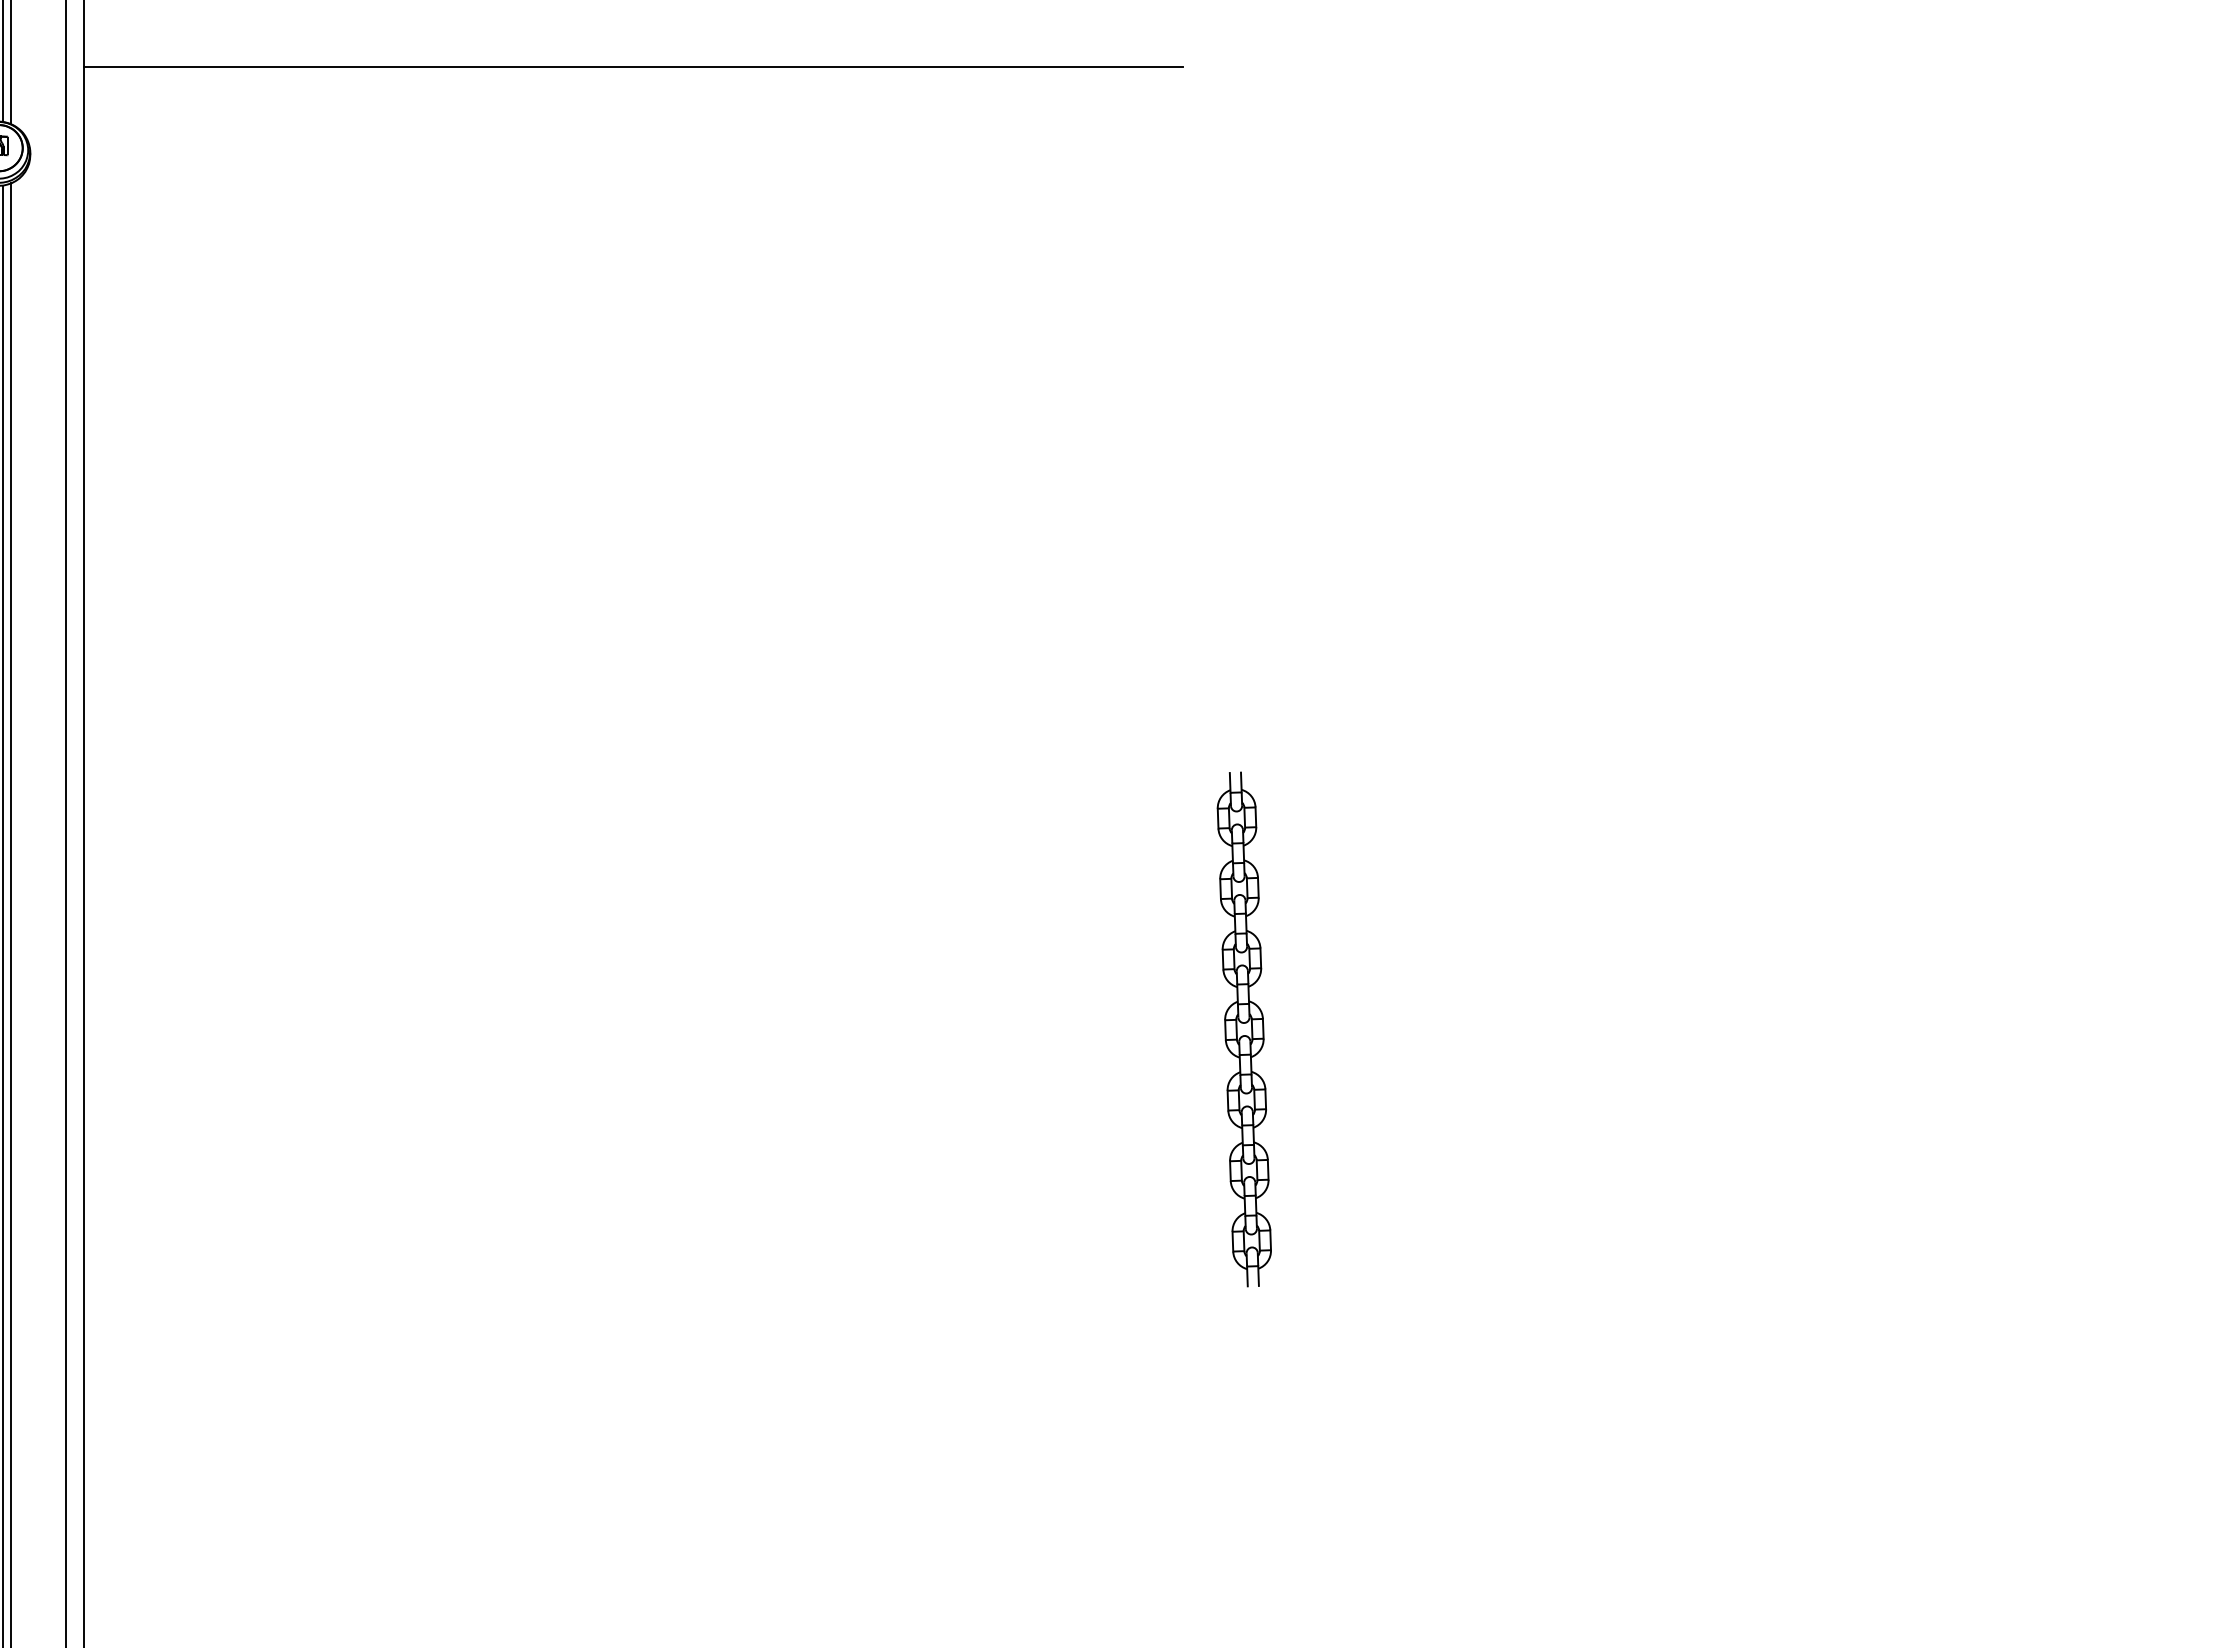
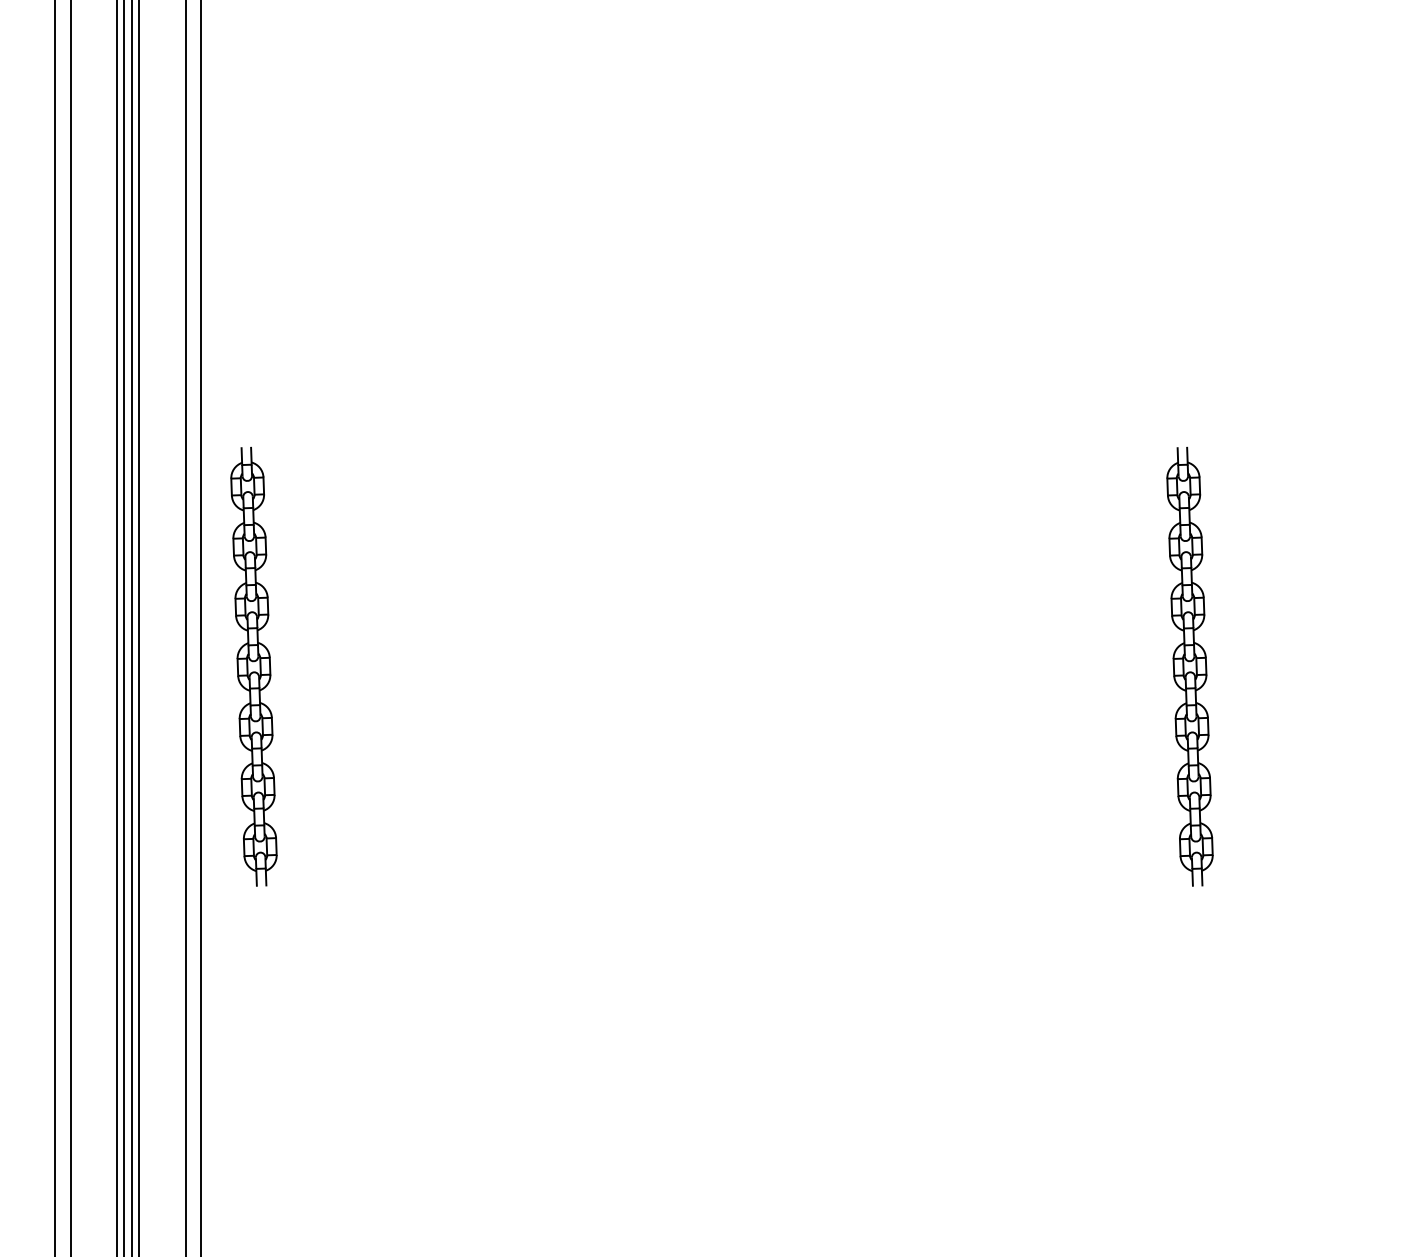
part: (145, 1029) -> (253, 666), added

